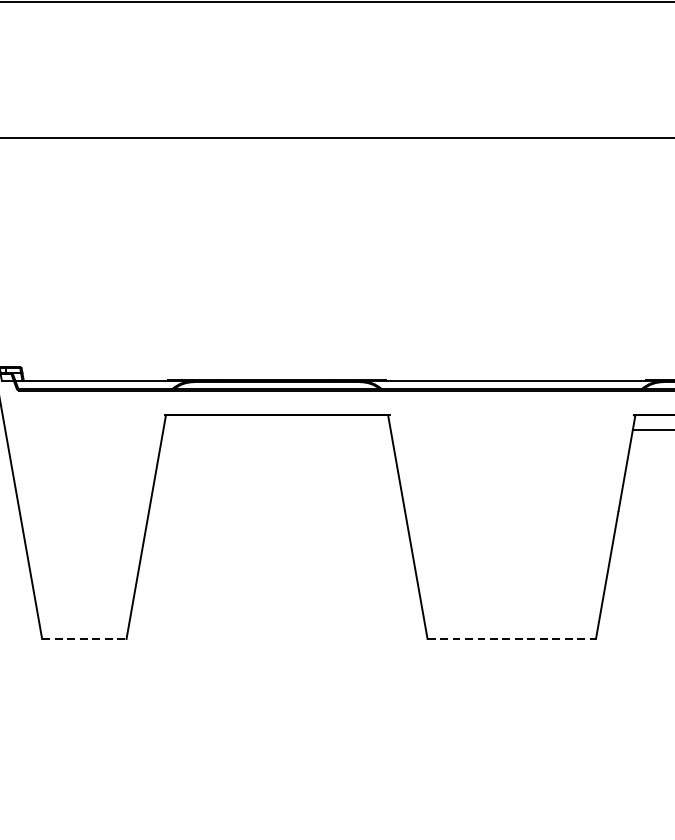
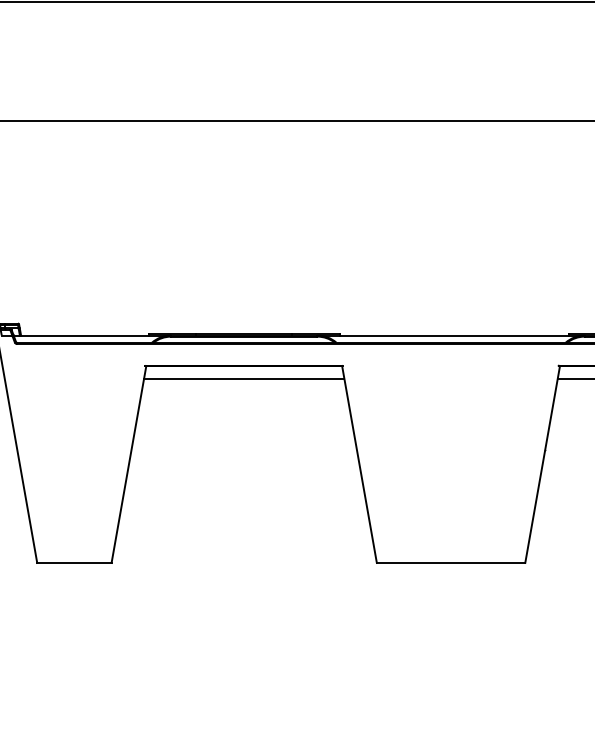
line: (277, 429) -> (244, 378), added
line: (84, 638) -> (74, 562), dashed -> solid
line: (512, 638) -> (451, 562), dashed -> solid

